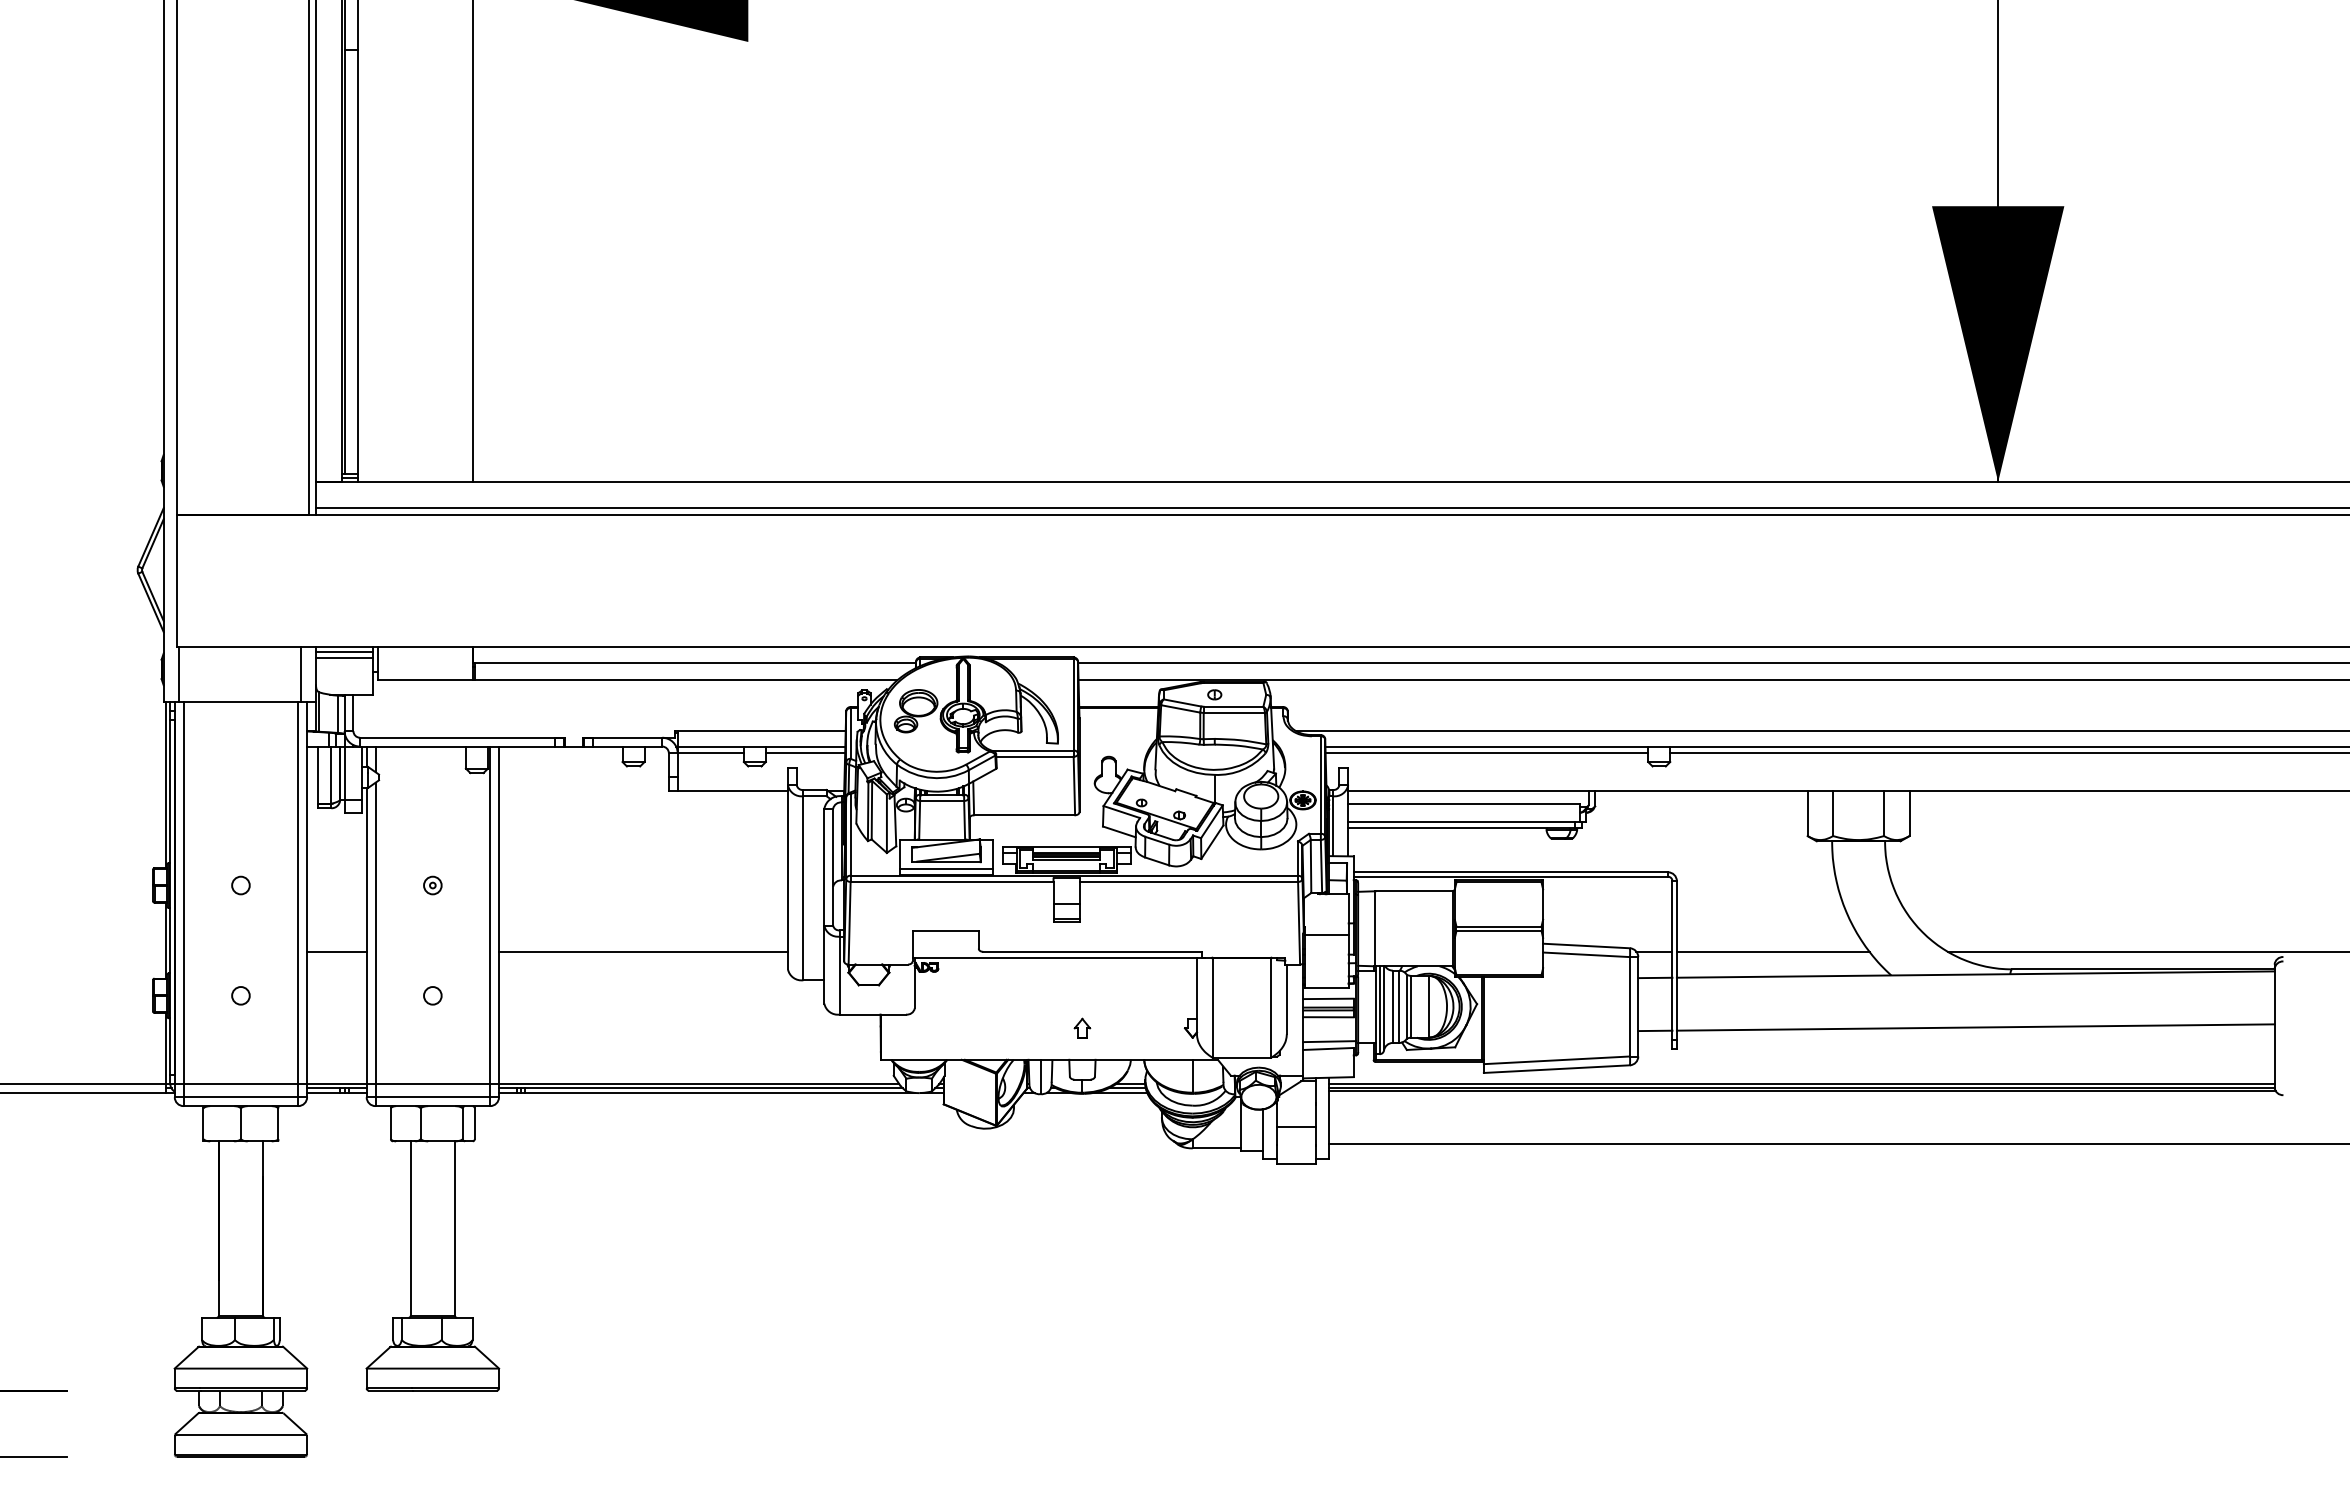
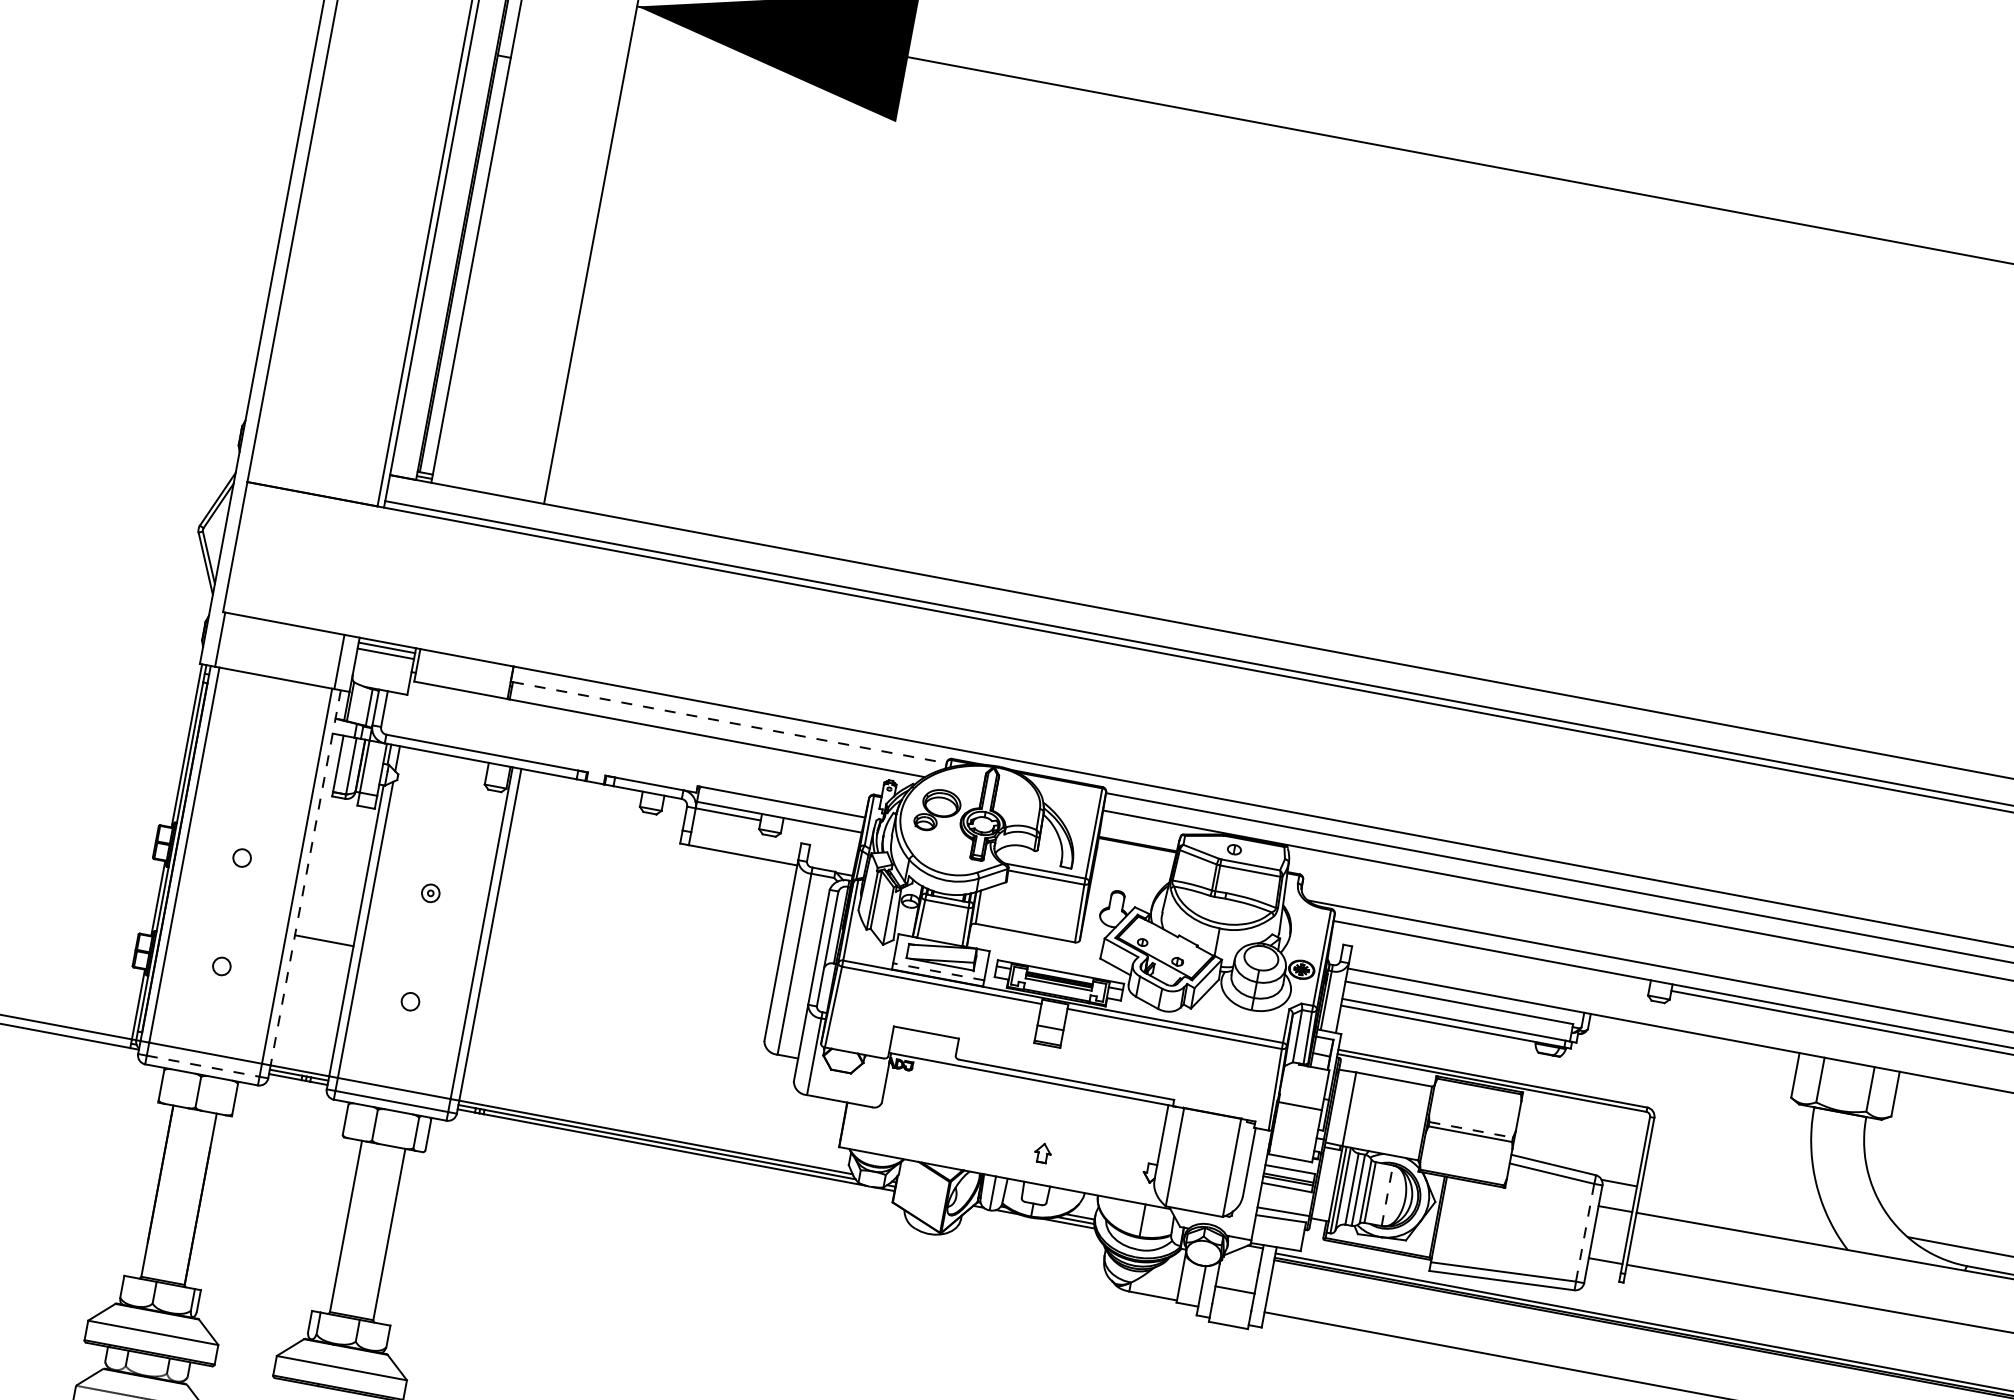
line: (695, 662) -> (729, 722), solid -> dashed
line: (805, 753) -> (821, 832), removed
line: (1486, 753) -> (1490, 957), removed
line: (946, 869) -> (938, 972), solid -> dashed
line: (307, 893) -> (306, 878), solid -> dashed
line: (1499, 926) -> (1471, 1129), solid -> dashed
line: (643, 951) -> (625, 996), removed
line: (1772, 951) -> (1735, 1204), removed
line: (1428, 1006) -> (1387, 1195), solid -> dashed
line: (1629, 1006) -> (1584, 1232), solid -> dashed
line: (241, 1097) -> (203, 1066), solid -> dashed

